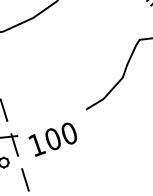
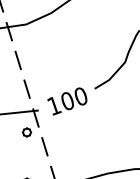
text: (52, 139) -> (67, 101), moved

